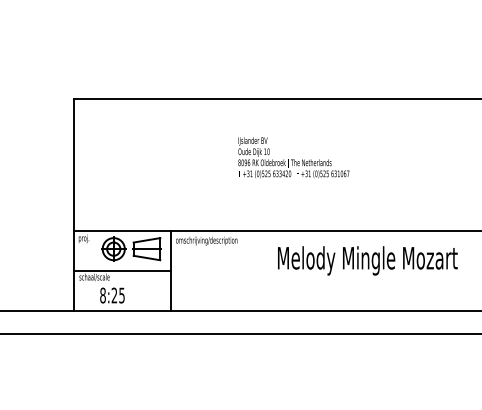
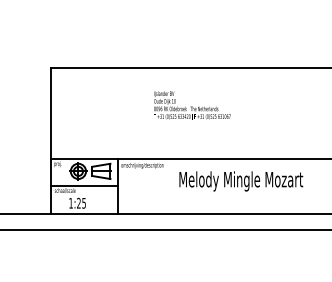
text: (294, 157) -> (192, 105), moved
text: (368, 260) -> (241, 181), moved
text: (102, 295) -> (70, 203), 8:25 -> 1:25

